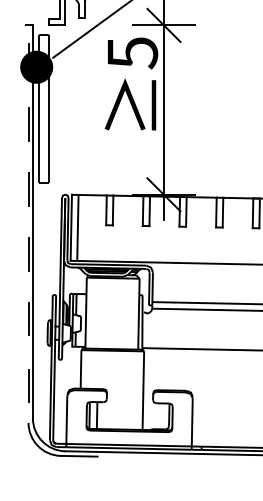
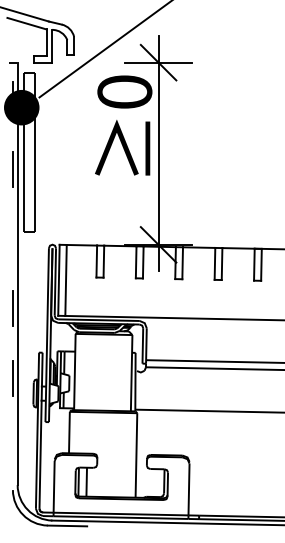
text: (132, 53) -> (124, 92), 5 -> 0
line: (29, 188) -> (13, 238), removed
line: (29, 385) -> (13, 449), removed

